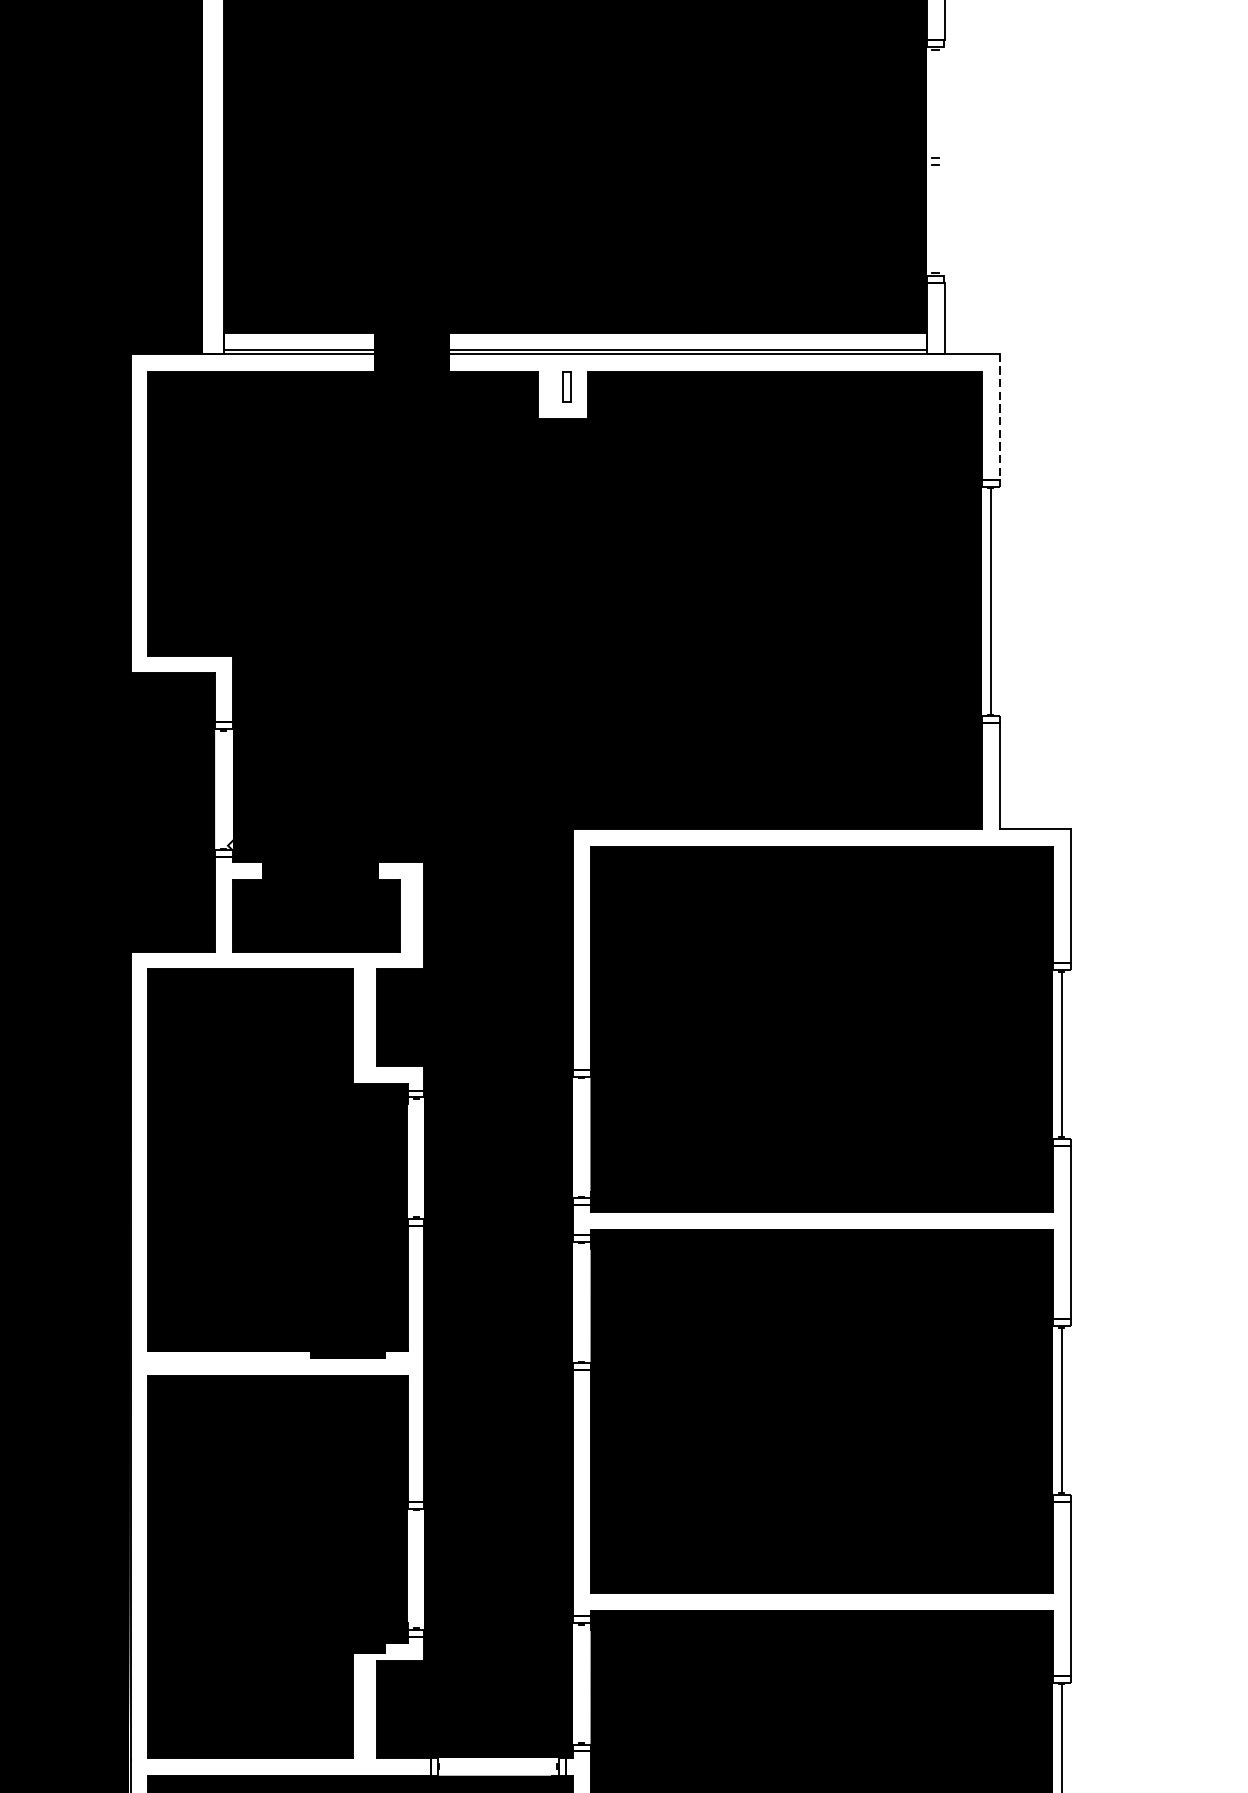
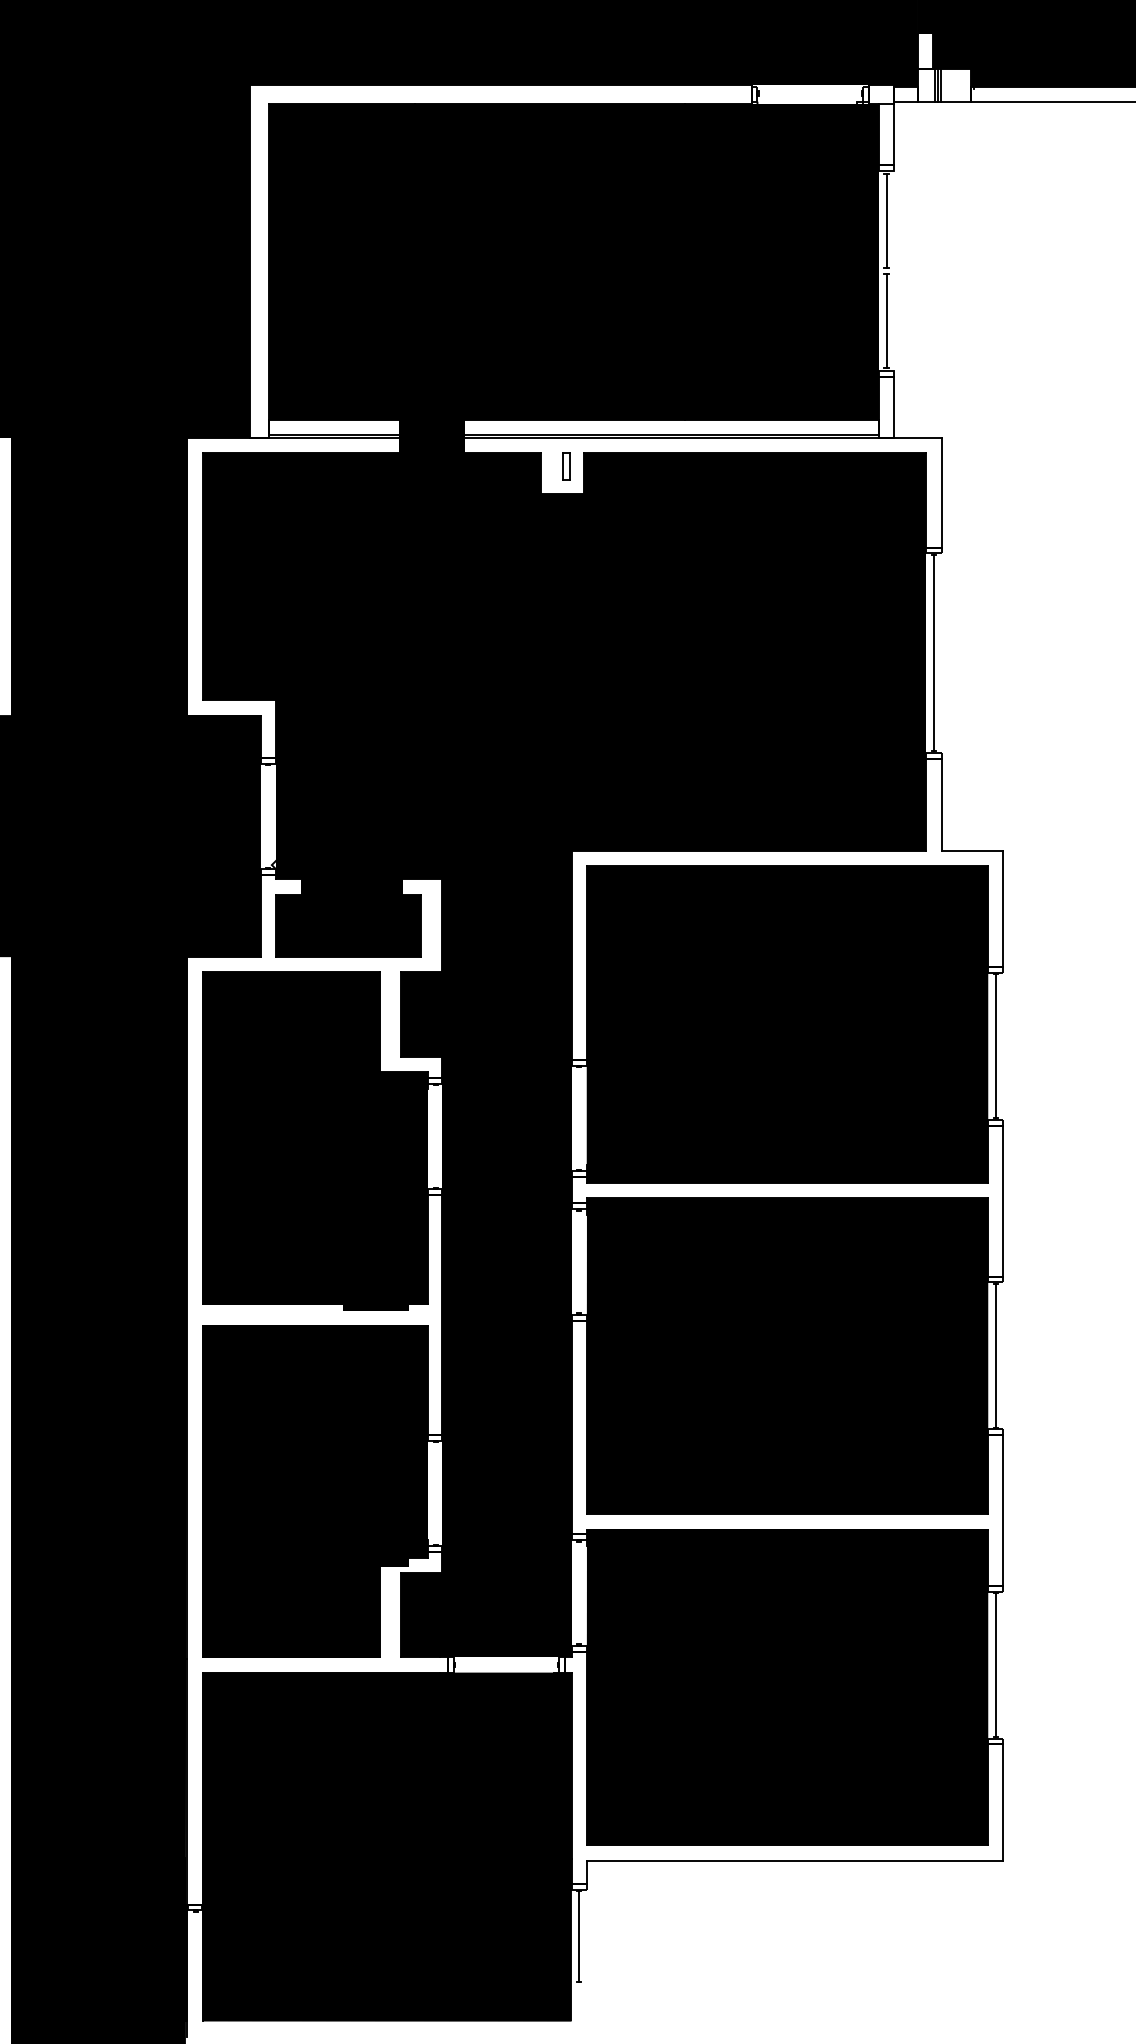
line: (935, 104) -> (886, 221), added
line: (935, 218) -> (886, 320), added
line: (999, 416) -> (941, 492), dashed -> solid

